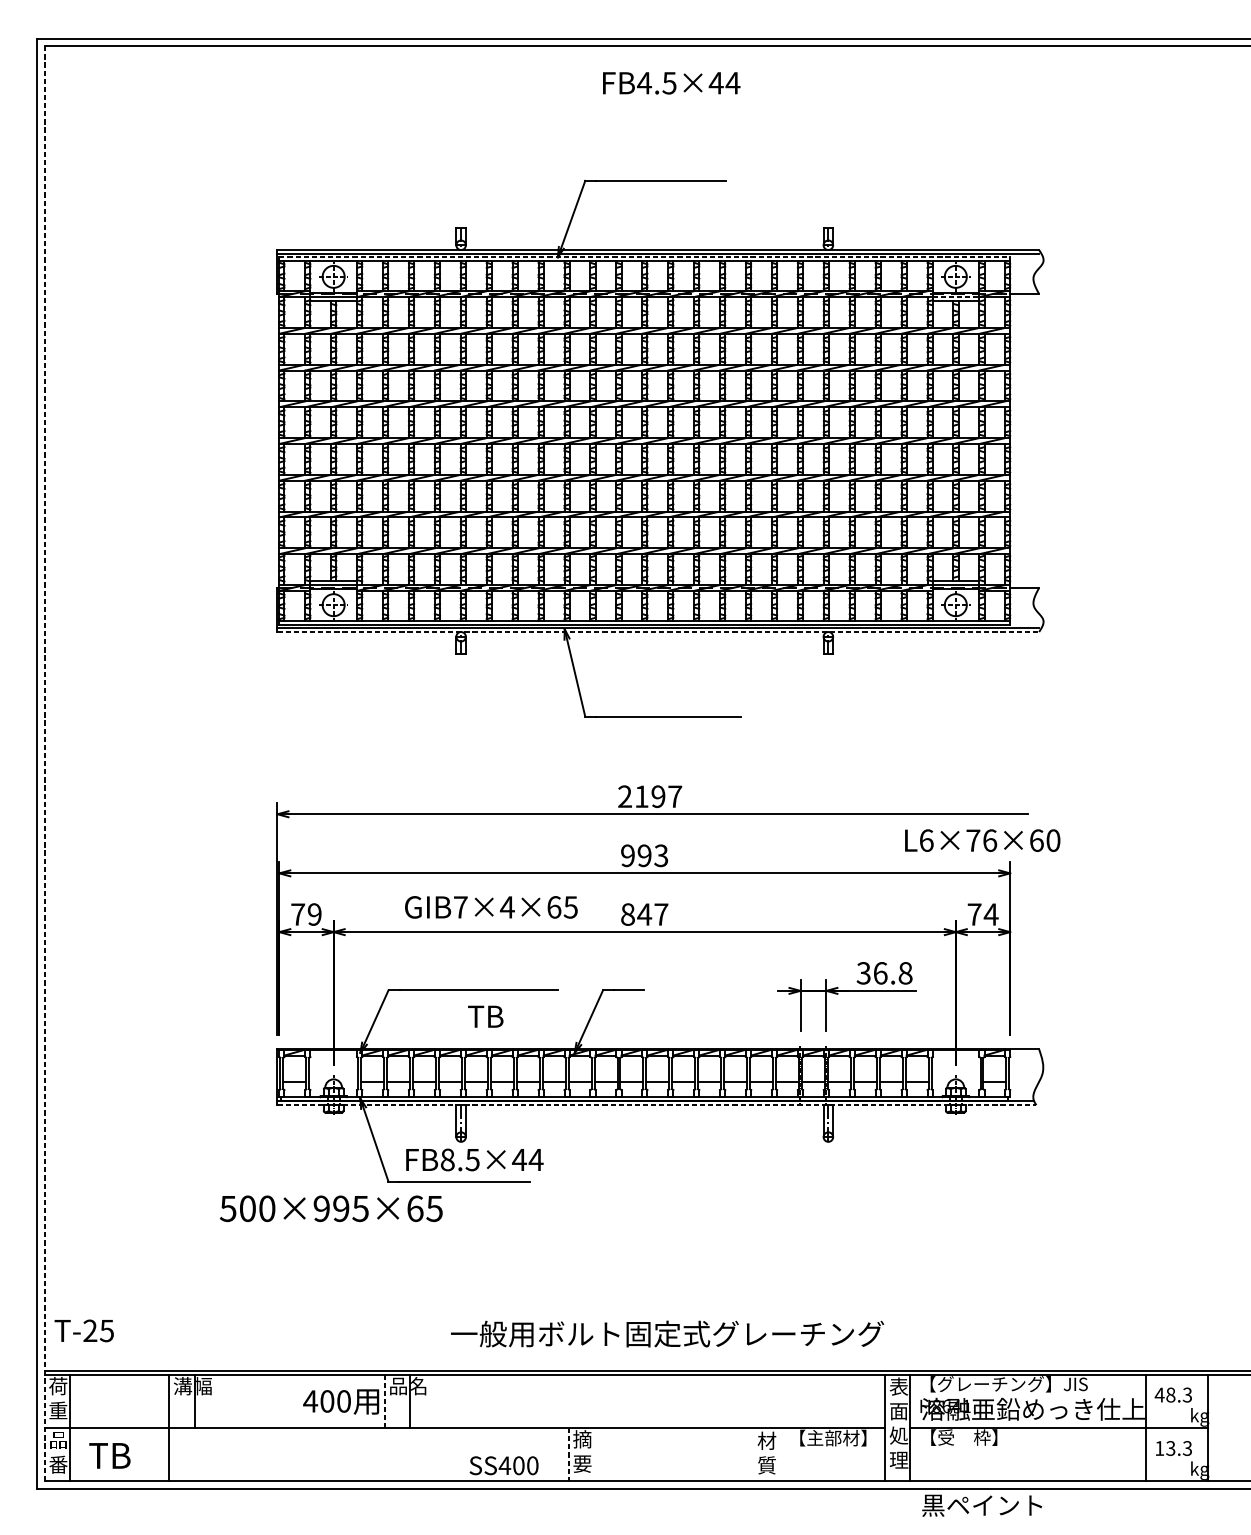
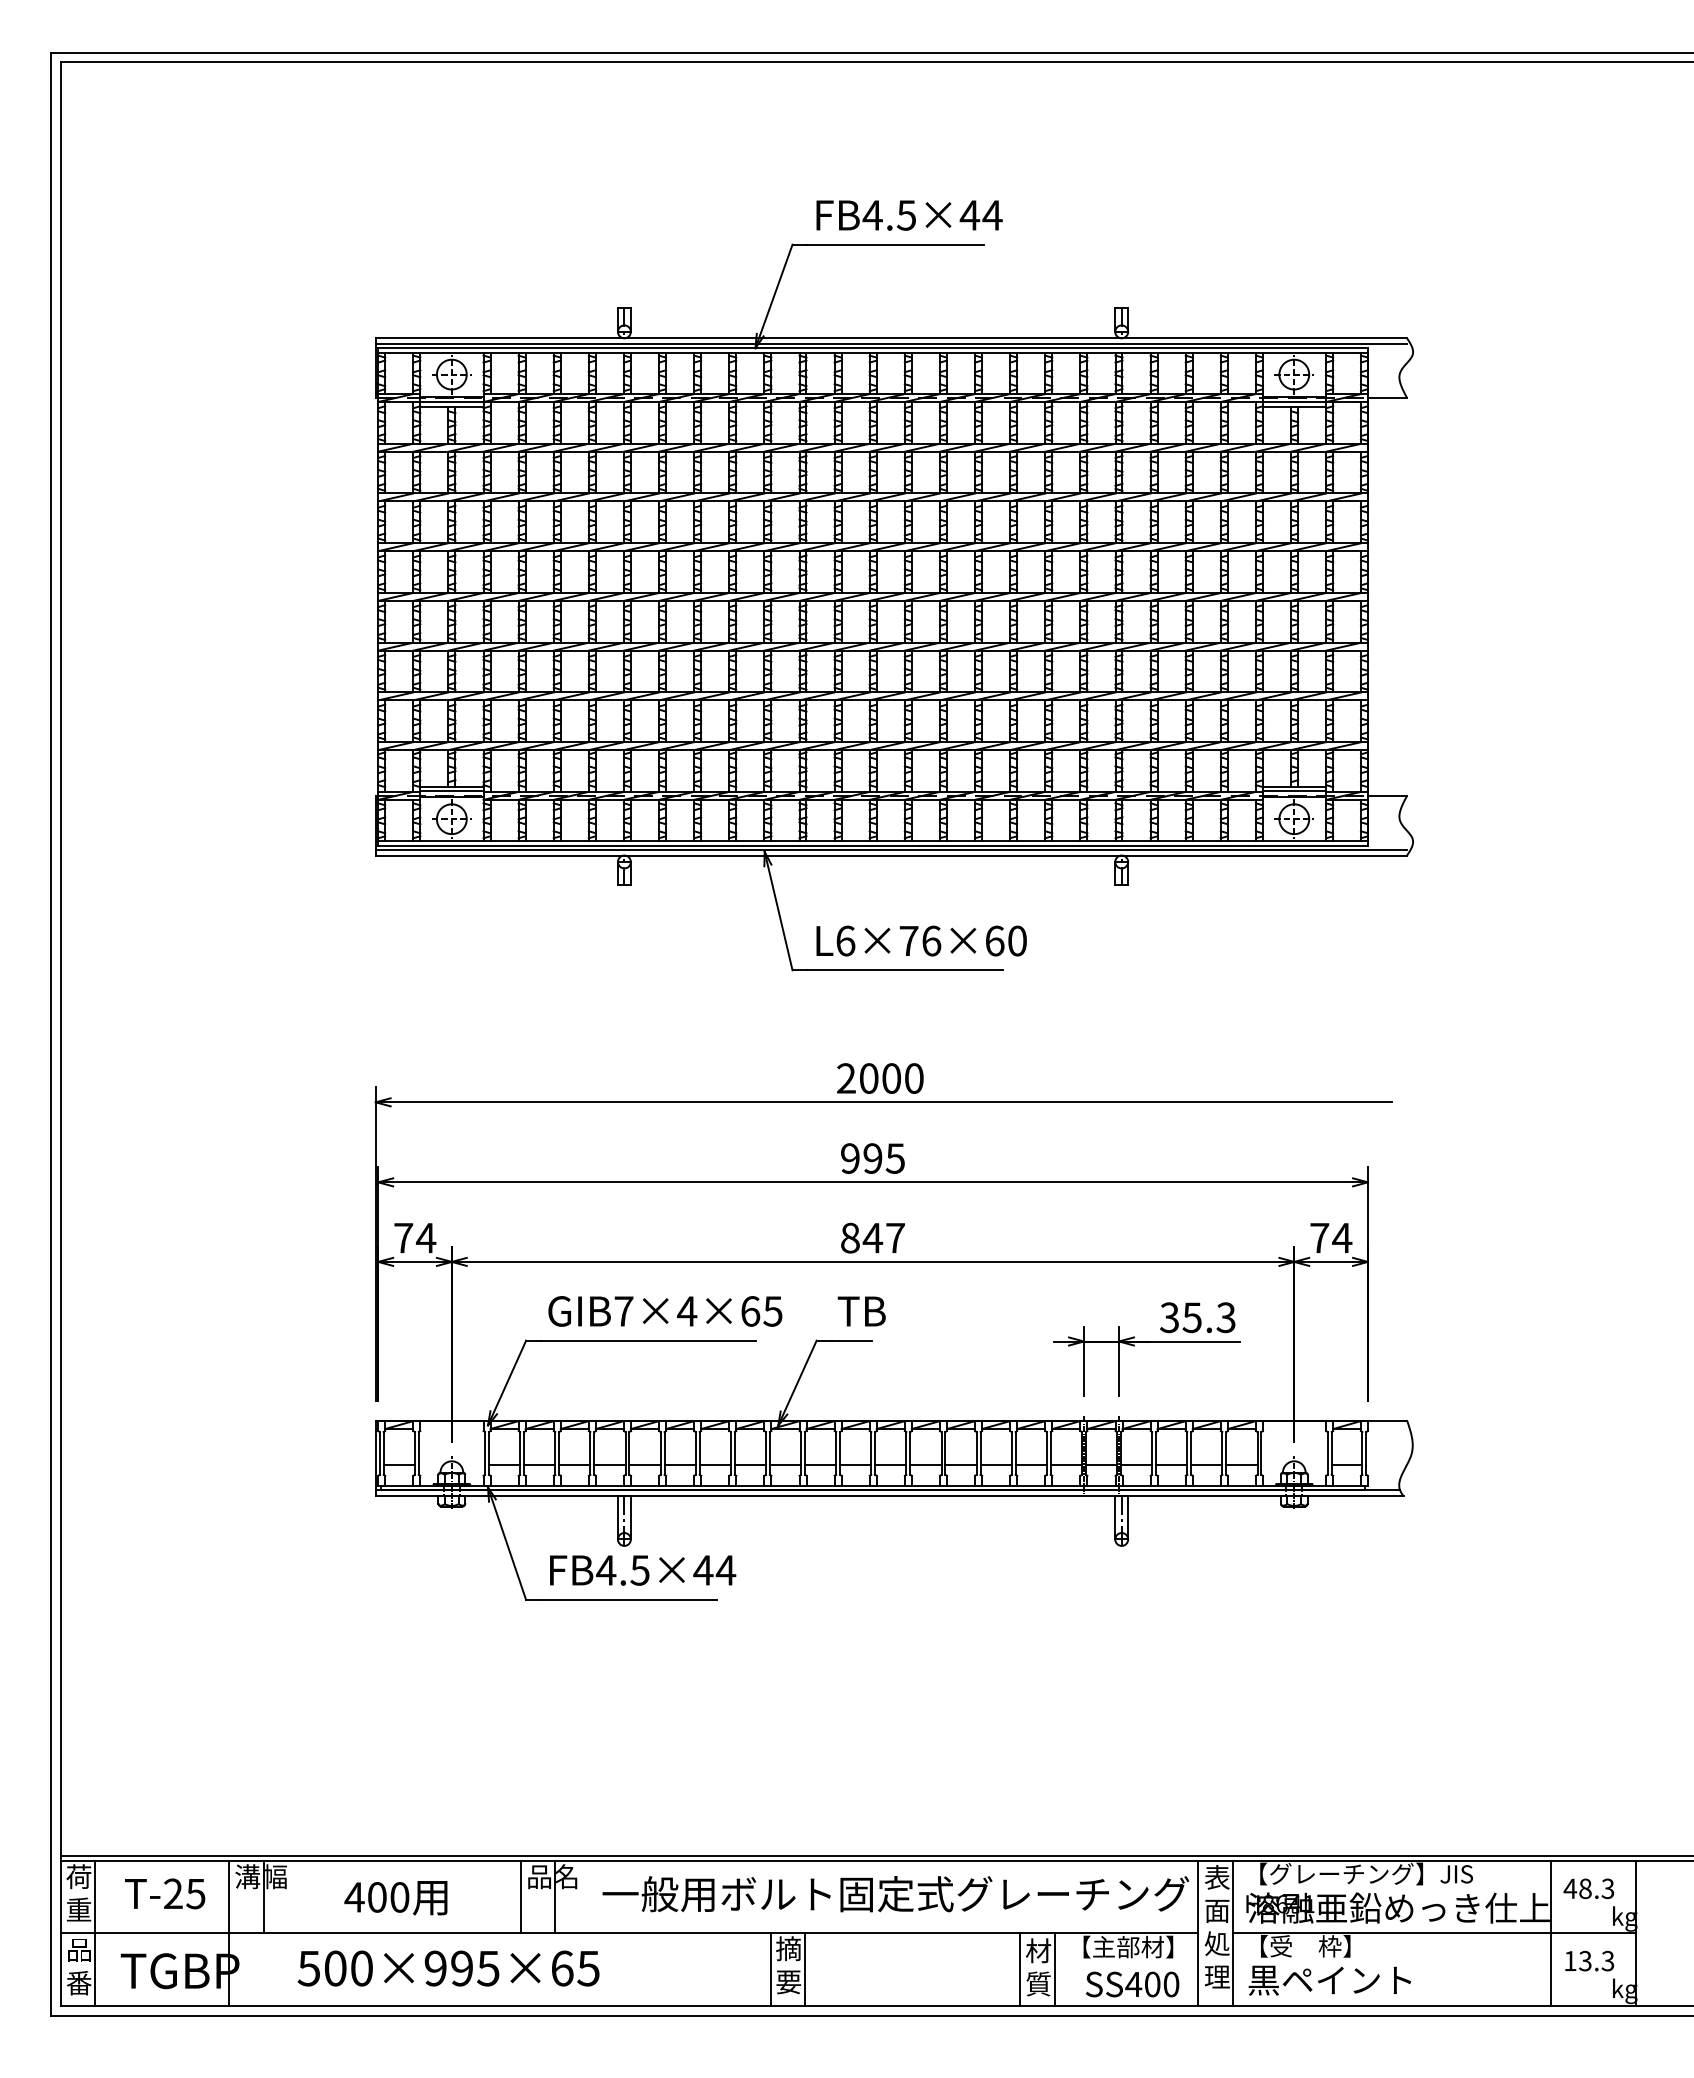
text: (671, 83) -> (909, 215), moved
line: (645, 257) -> (873, 348), dashed -> solid
line: (955, 297) -> (1294, 402), dashed -> solid
line: (658, 631) -> (891, 855), dashed -> solid
line: (44, 764) -> (60, 1034), dashed -> solid
text: (658, 796) -> (891, 1078), 2197 -> 2000
text: (982, 840) -> (921, 940), moved
text: (661, 855) -> (895, 1158), 993 -> 995
text: (491, 907) -> (665, 1311), moved
text: (314, 914) -> (425, 1237), 79 -> 74
text: (892, 973) -> (1208, 1317), 36.8 -> 35.3
text: (485, 1016) -> (861, 1311), moved
line: (656, 1105) -> (889, 1496), dashed -> solid
text: (447, 1160) -> (606, 1570), FB8.5×44 -> FB4.5×44
text: (331, 1208) -> (448, 1968), moved
text: (84, 1330) -> (165, 1893), moved
text: (667, 1334) -> (895, 1894), moved
line: (384, 1401) -> (520, 1897), dashed -> solid
text: (340, 1402) -> (395, 1898), moved
line: (594, 1454) -> (805, 1969), added
line: (753, 1454) -> (1020, 1969), added
line: (779, 1454) -> (1055, 1969), added
line: (569, 1455) -> (770, 1970), dashed -> solid
text: (143, 1456) -> (194, 1971), TB -> TGBP
text: (504, 1465) -> (1132, 1984), moved
text: (981, 1505) -> (1329, 1980), moved

